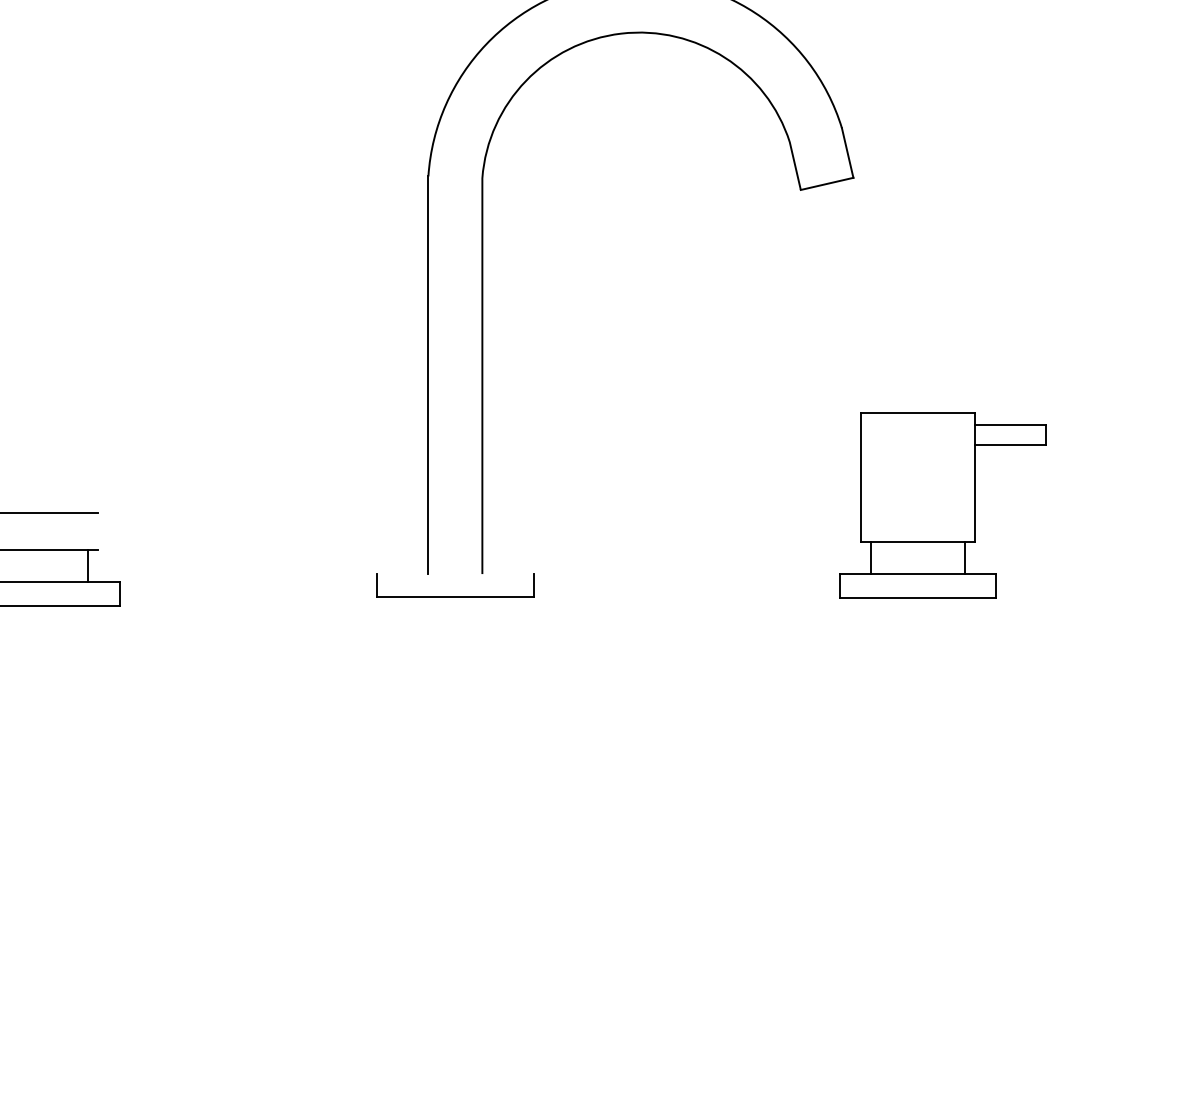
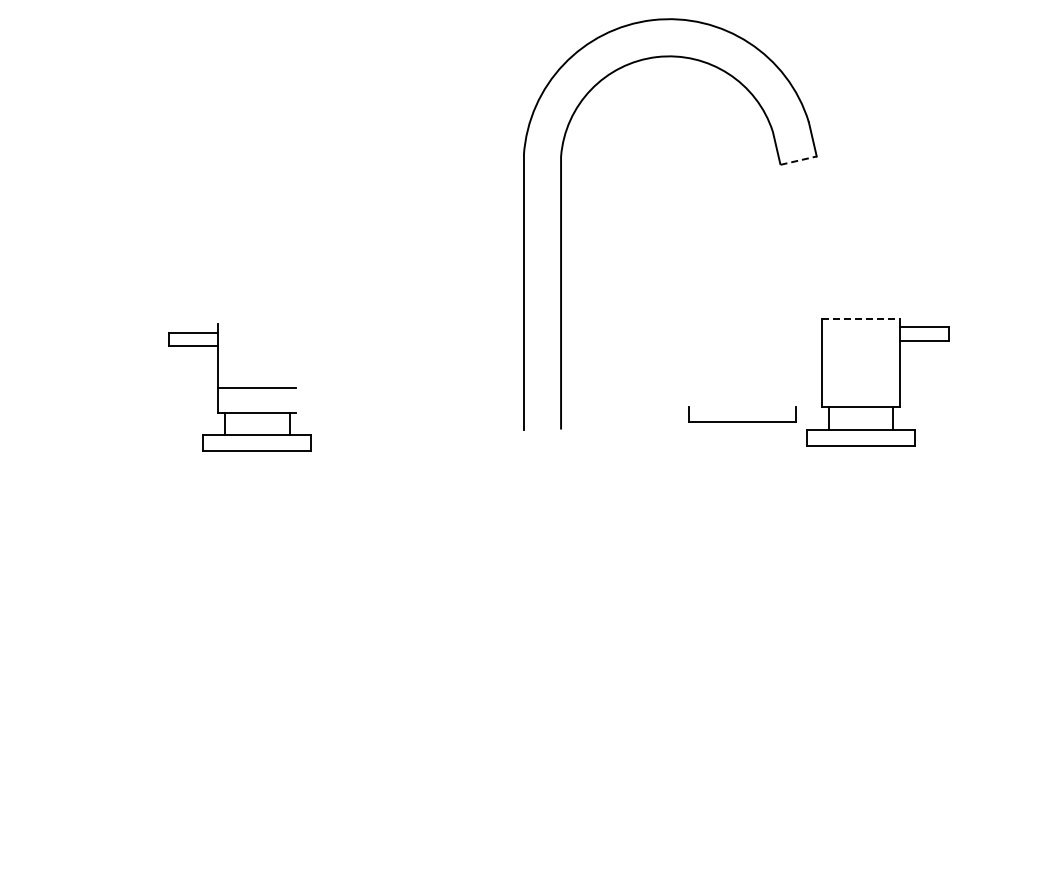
line: (826, 183) -> (798, 160), solid -> dashed
line: (918, 412) -> (861, 318), solid -> dashed
part: (455, 595) -> (742, 421), moved

